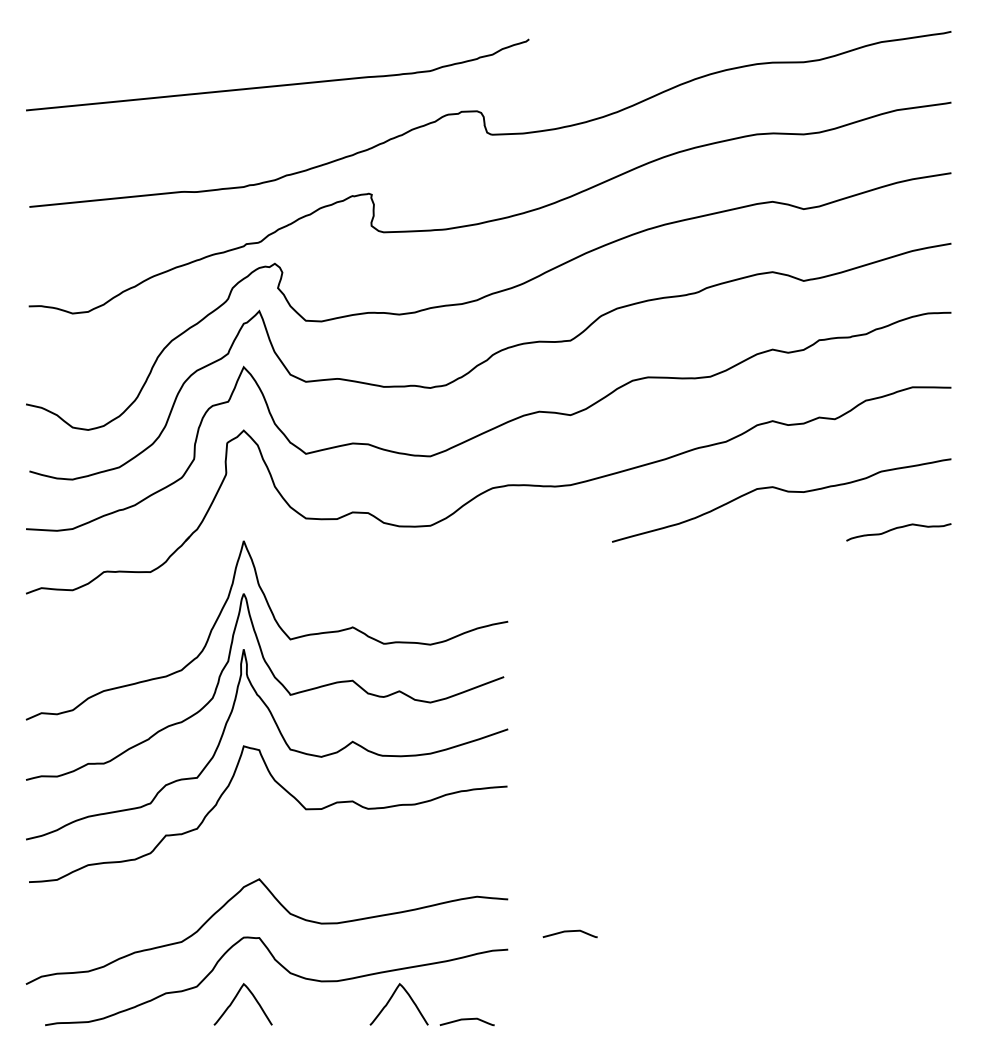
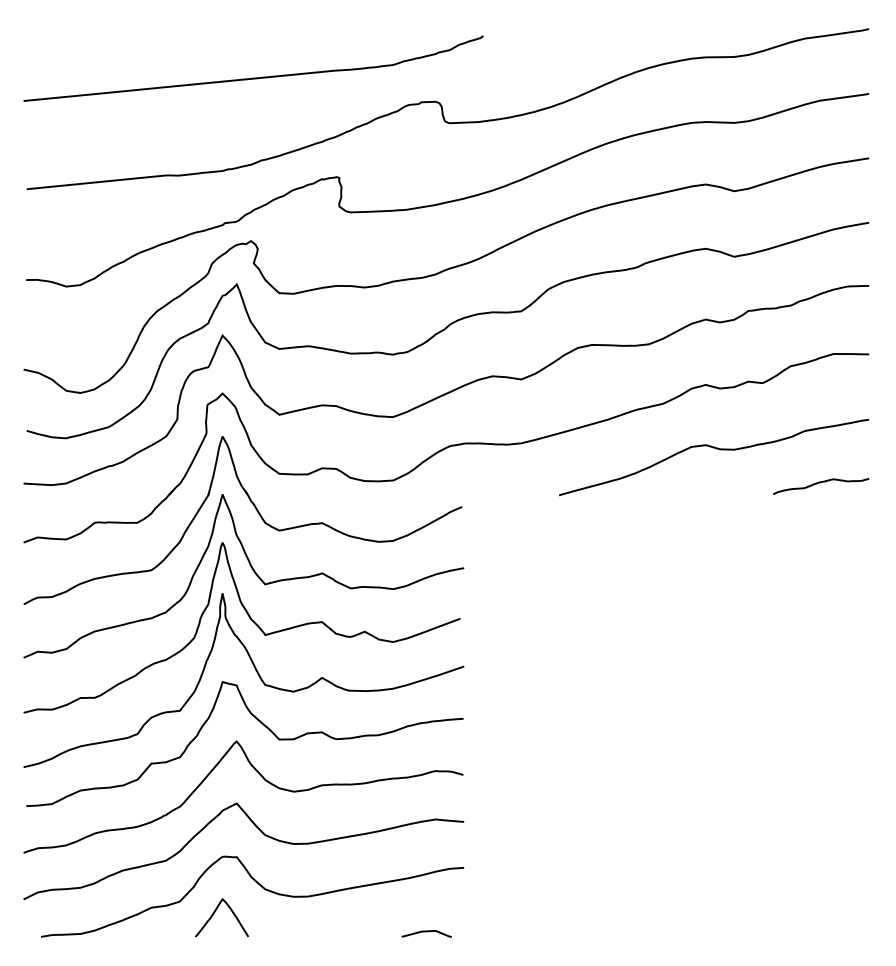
part: (280, 558) -> (256, 510), added
curve: (287, 851) -> (262, 778), added
curve: (569, 932) -> (520, 852), removed
curve: (391, 999) -> (357, 913), removed

